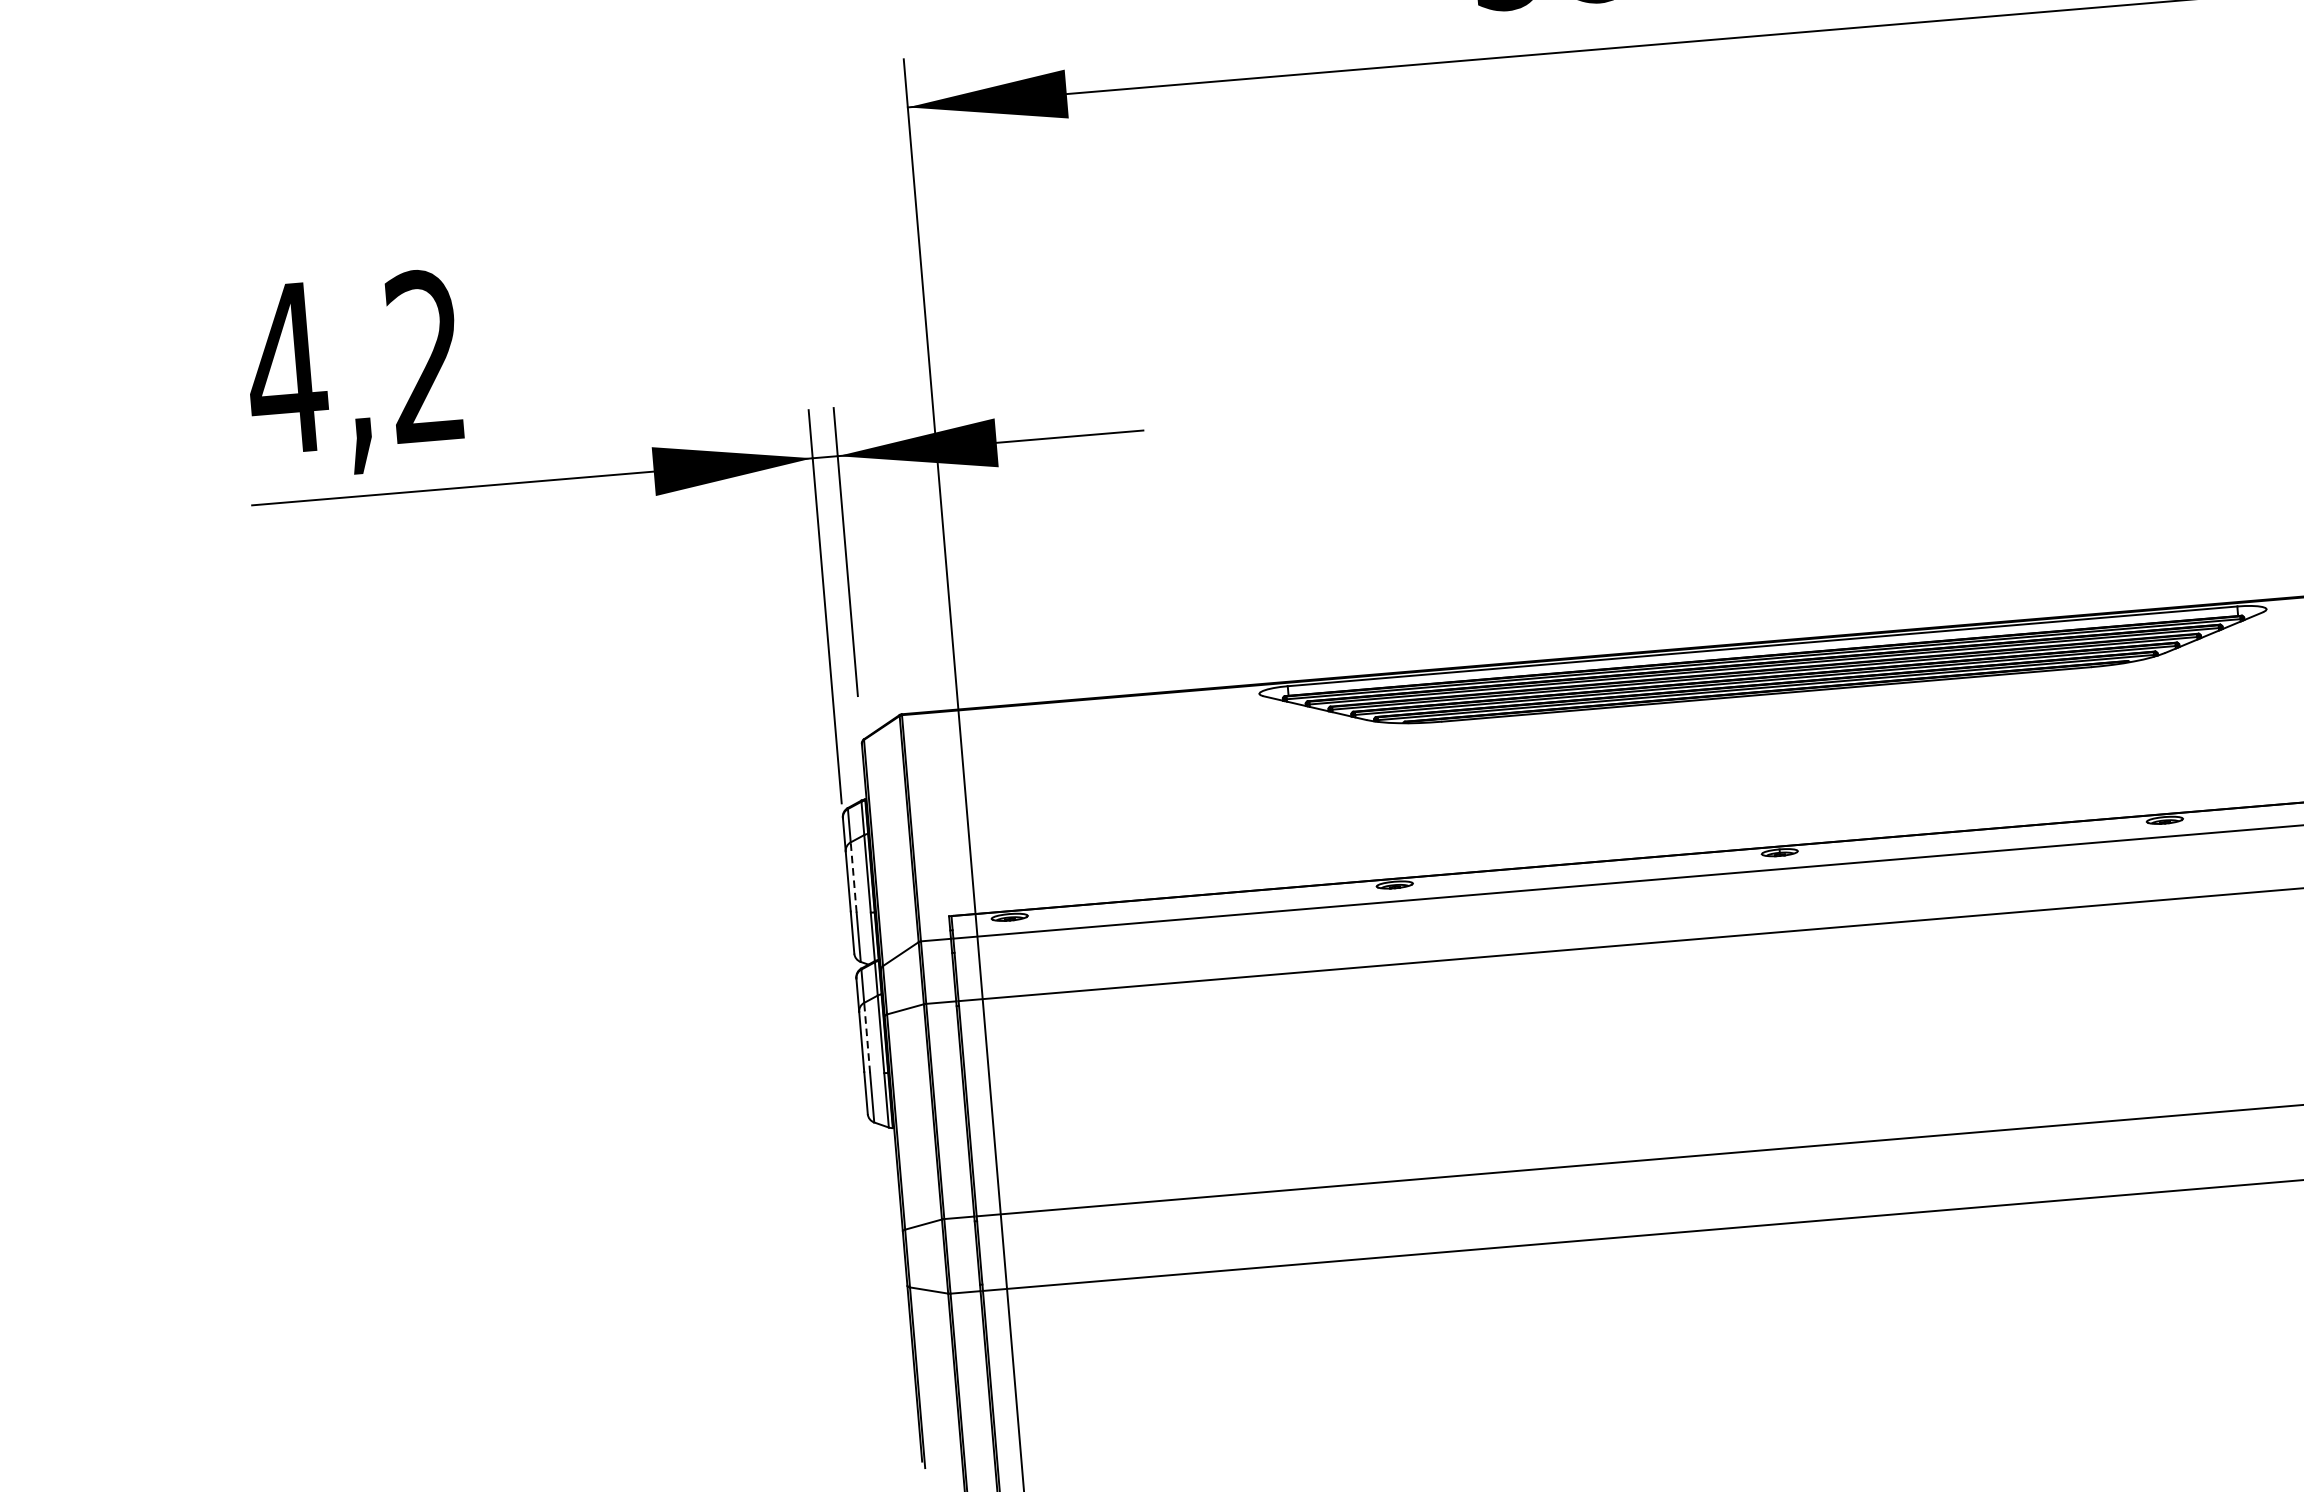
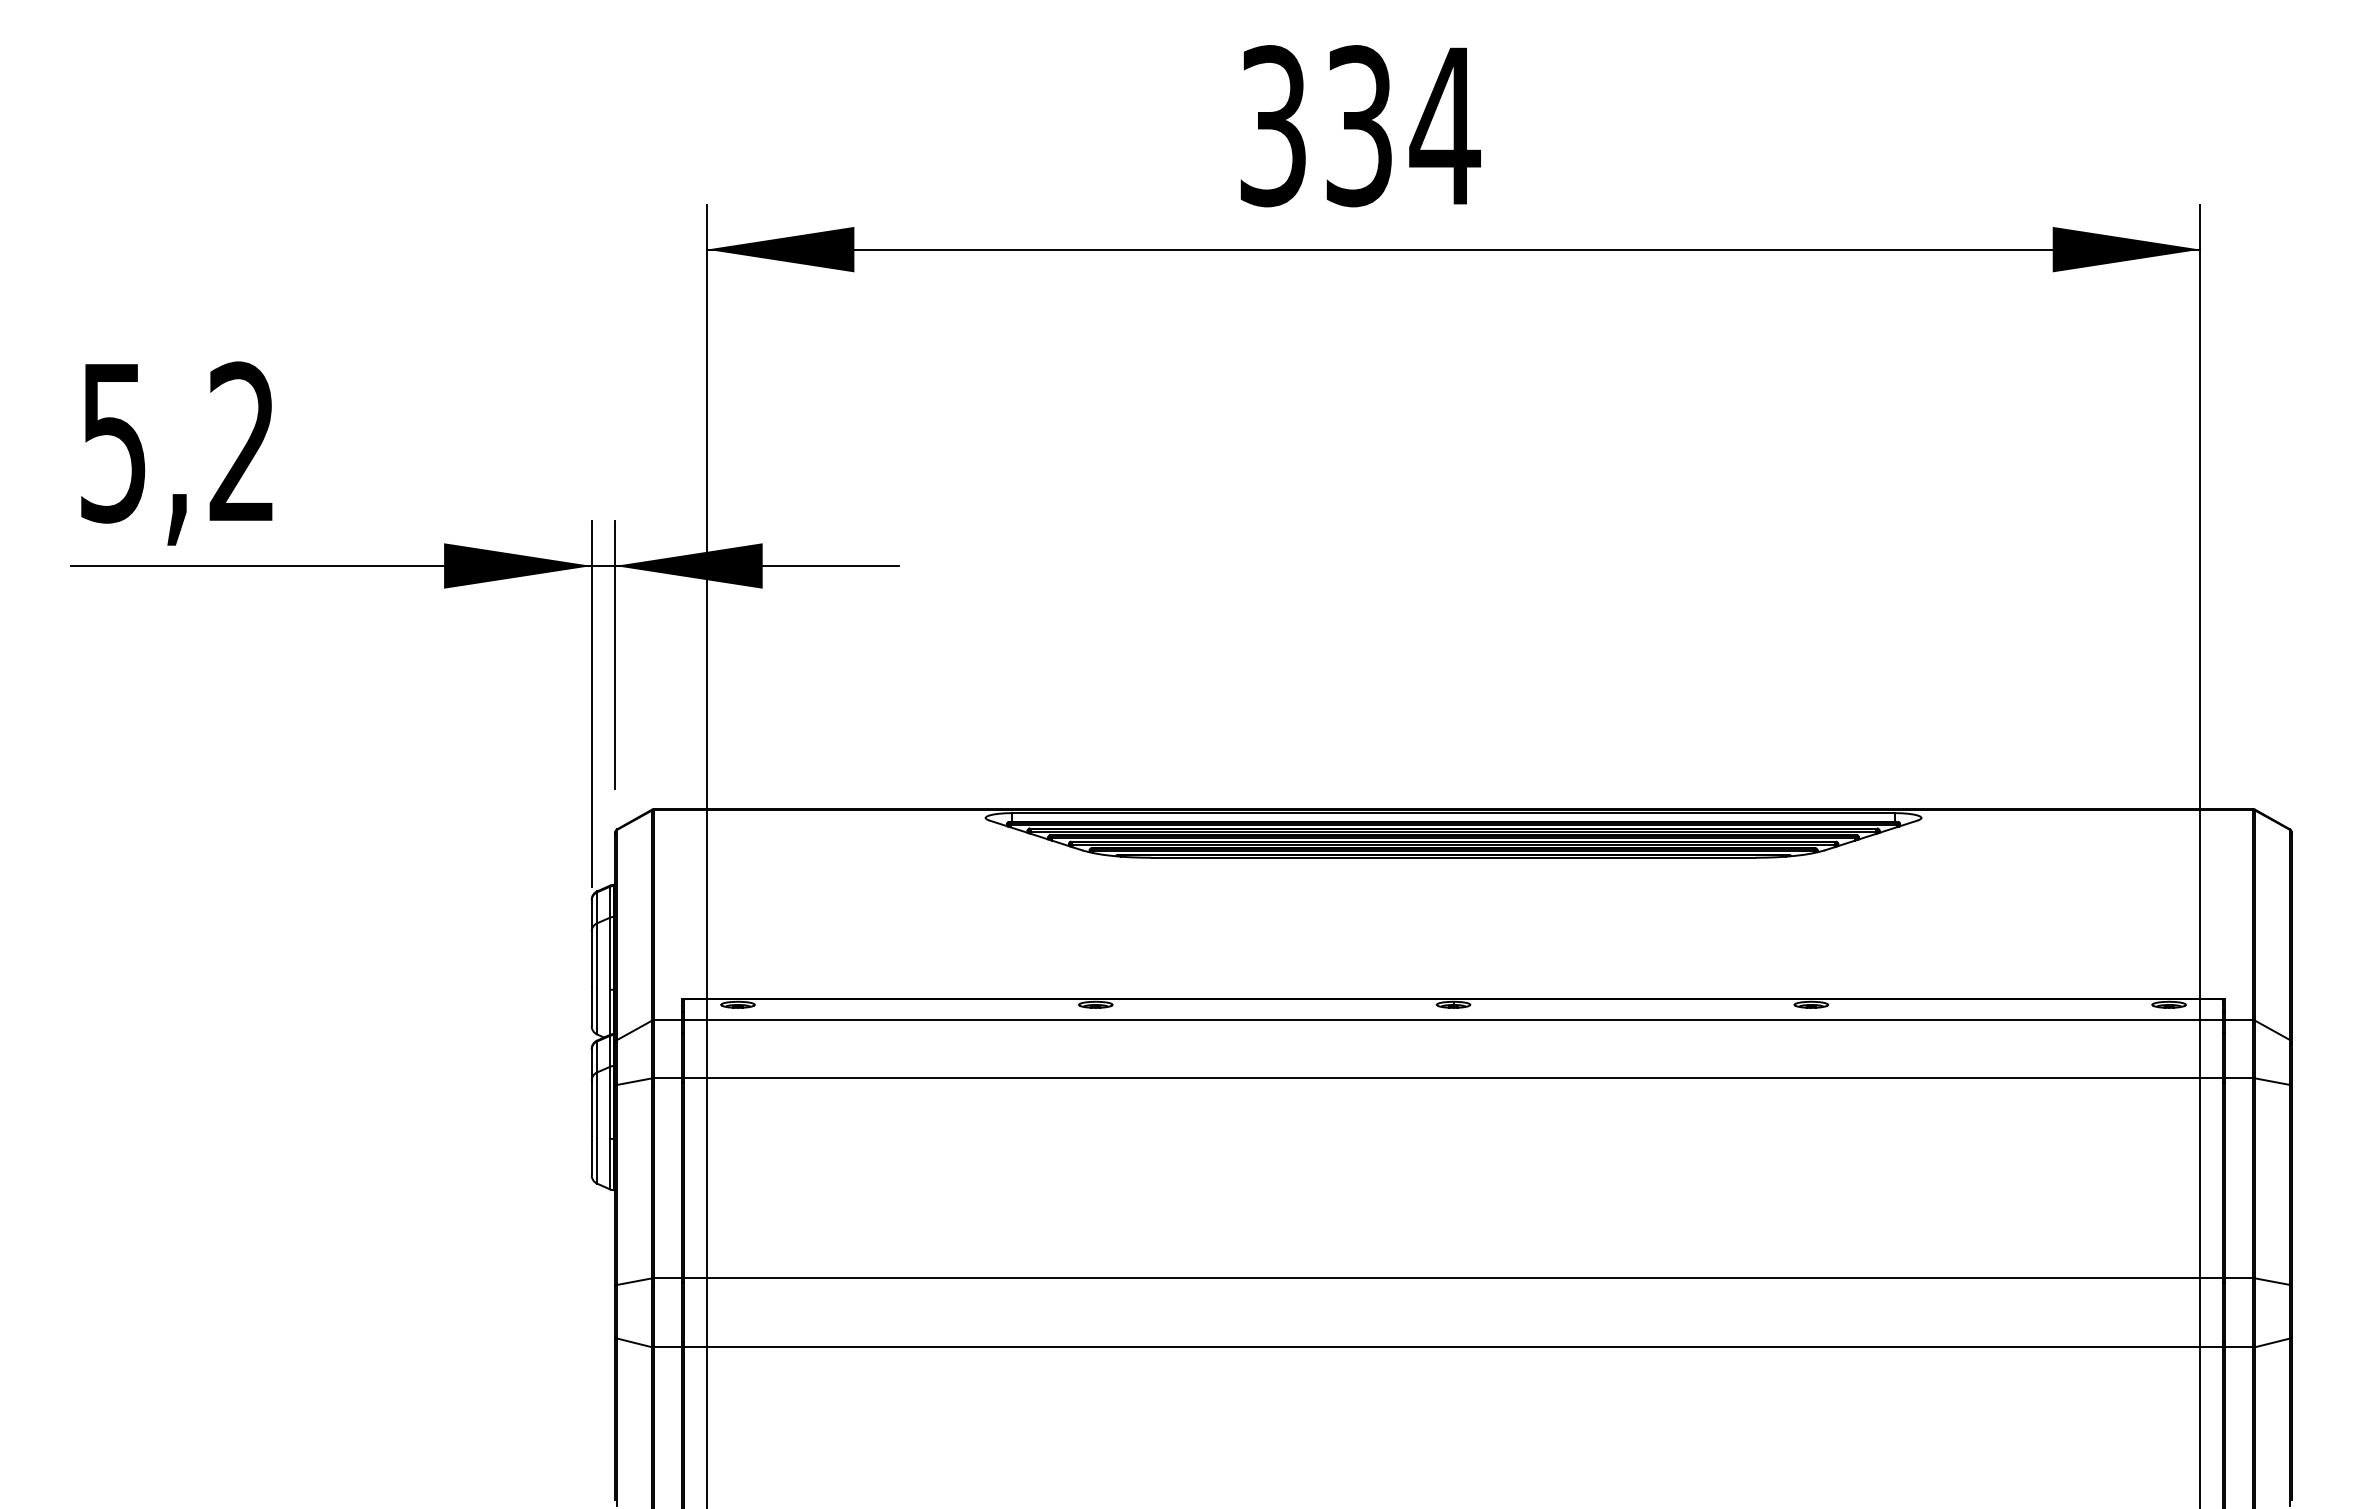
text: (286, 369) -> (113, 443), 4,2 -> 5,2
line: (854, 878) -> (597, 956), dashed -> solid
line: (867, 1038) -> (597, 1105), dashed -> solid

